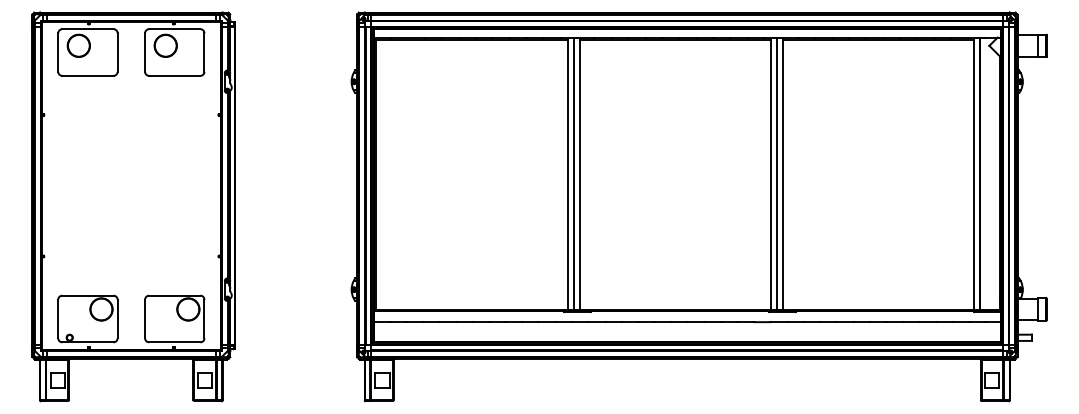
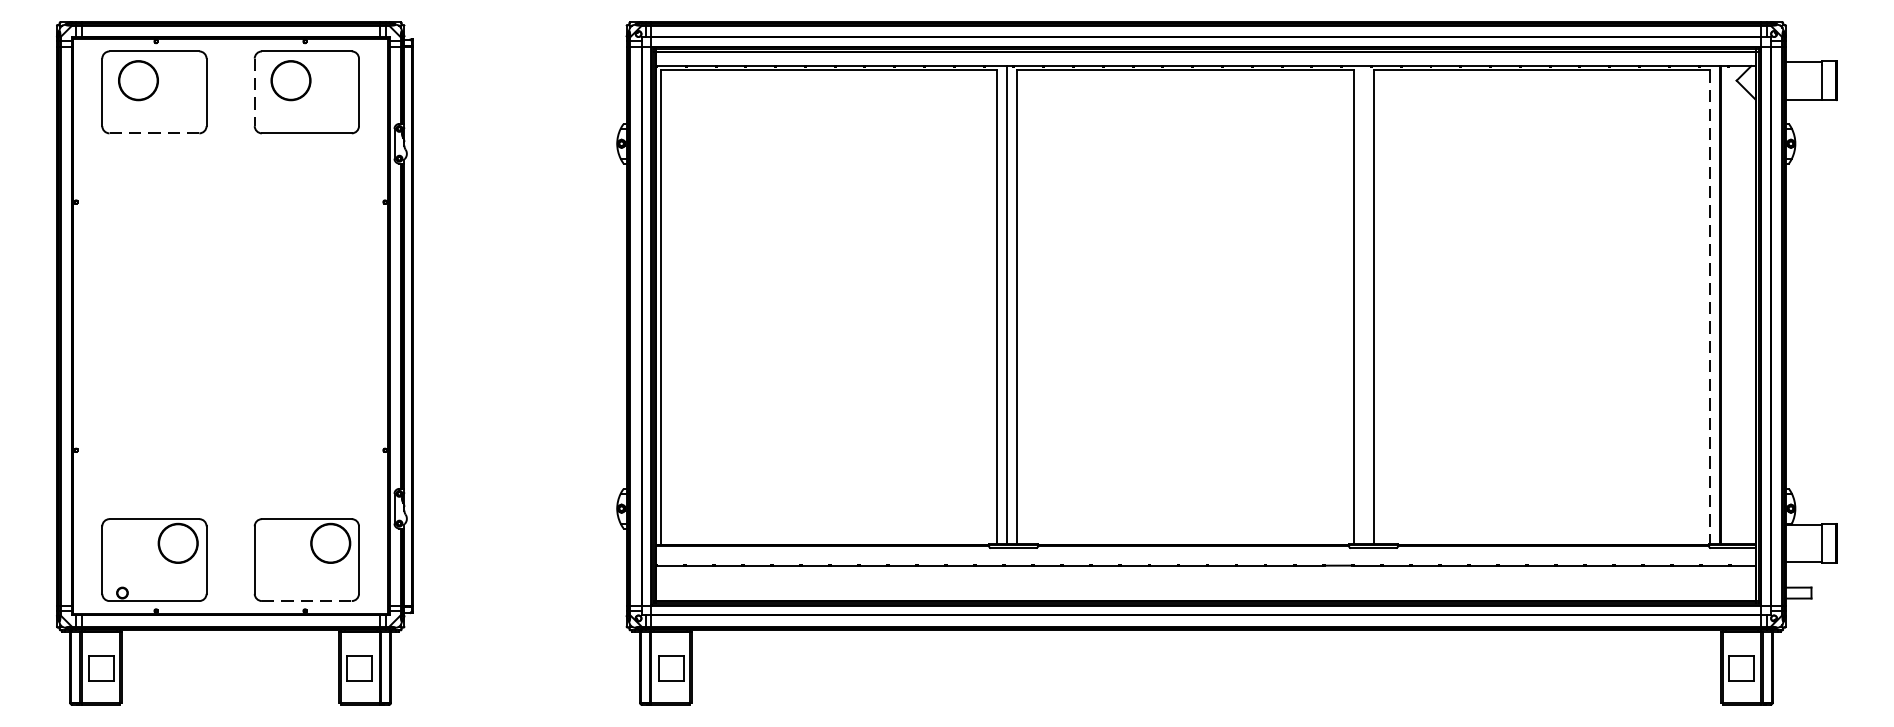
line: (145, 53) -> (255, 94), solid -> dashed
line: (87, 75) -> (153, 132), solid -> dashed
line: (776, 173) -> (1362, 304), removed
line: (974, 175) -> (1710, 308), solid -> dashed
line: (174, 342) -> (306, 601), solid -> dashed

